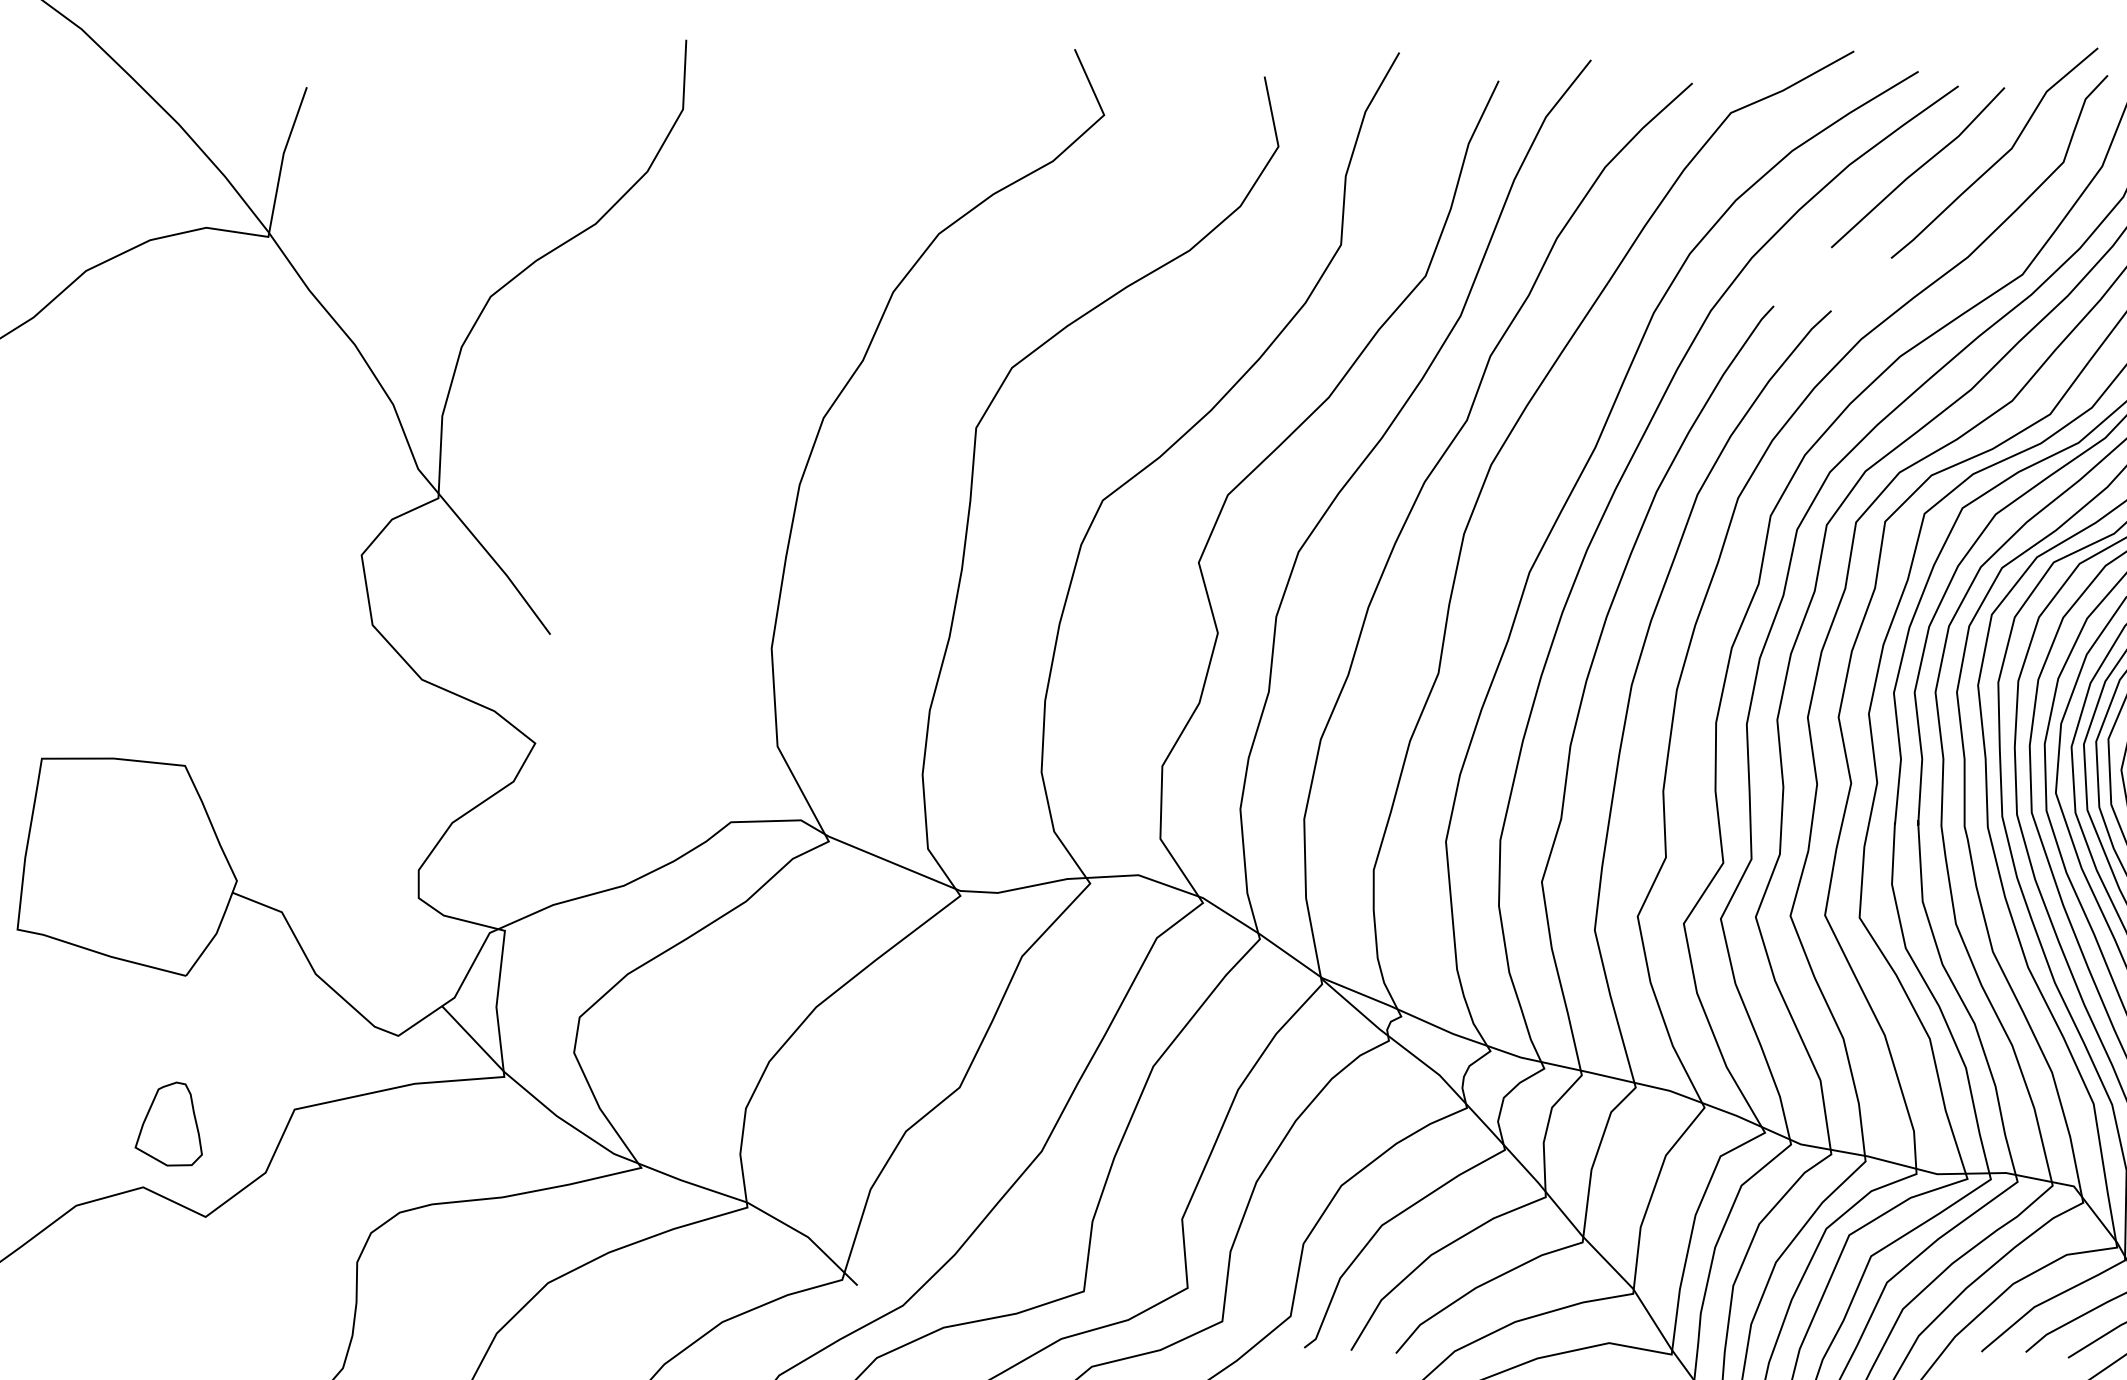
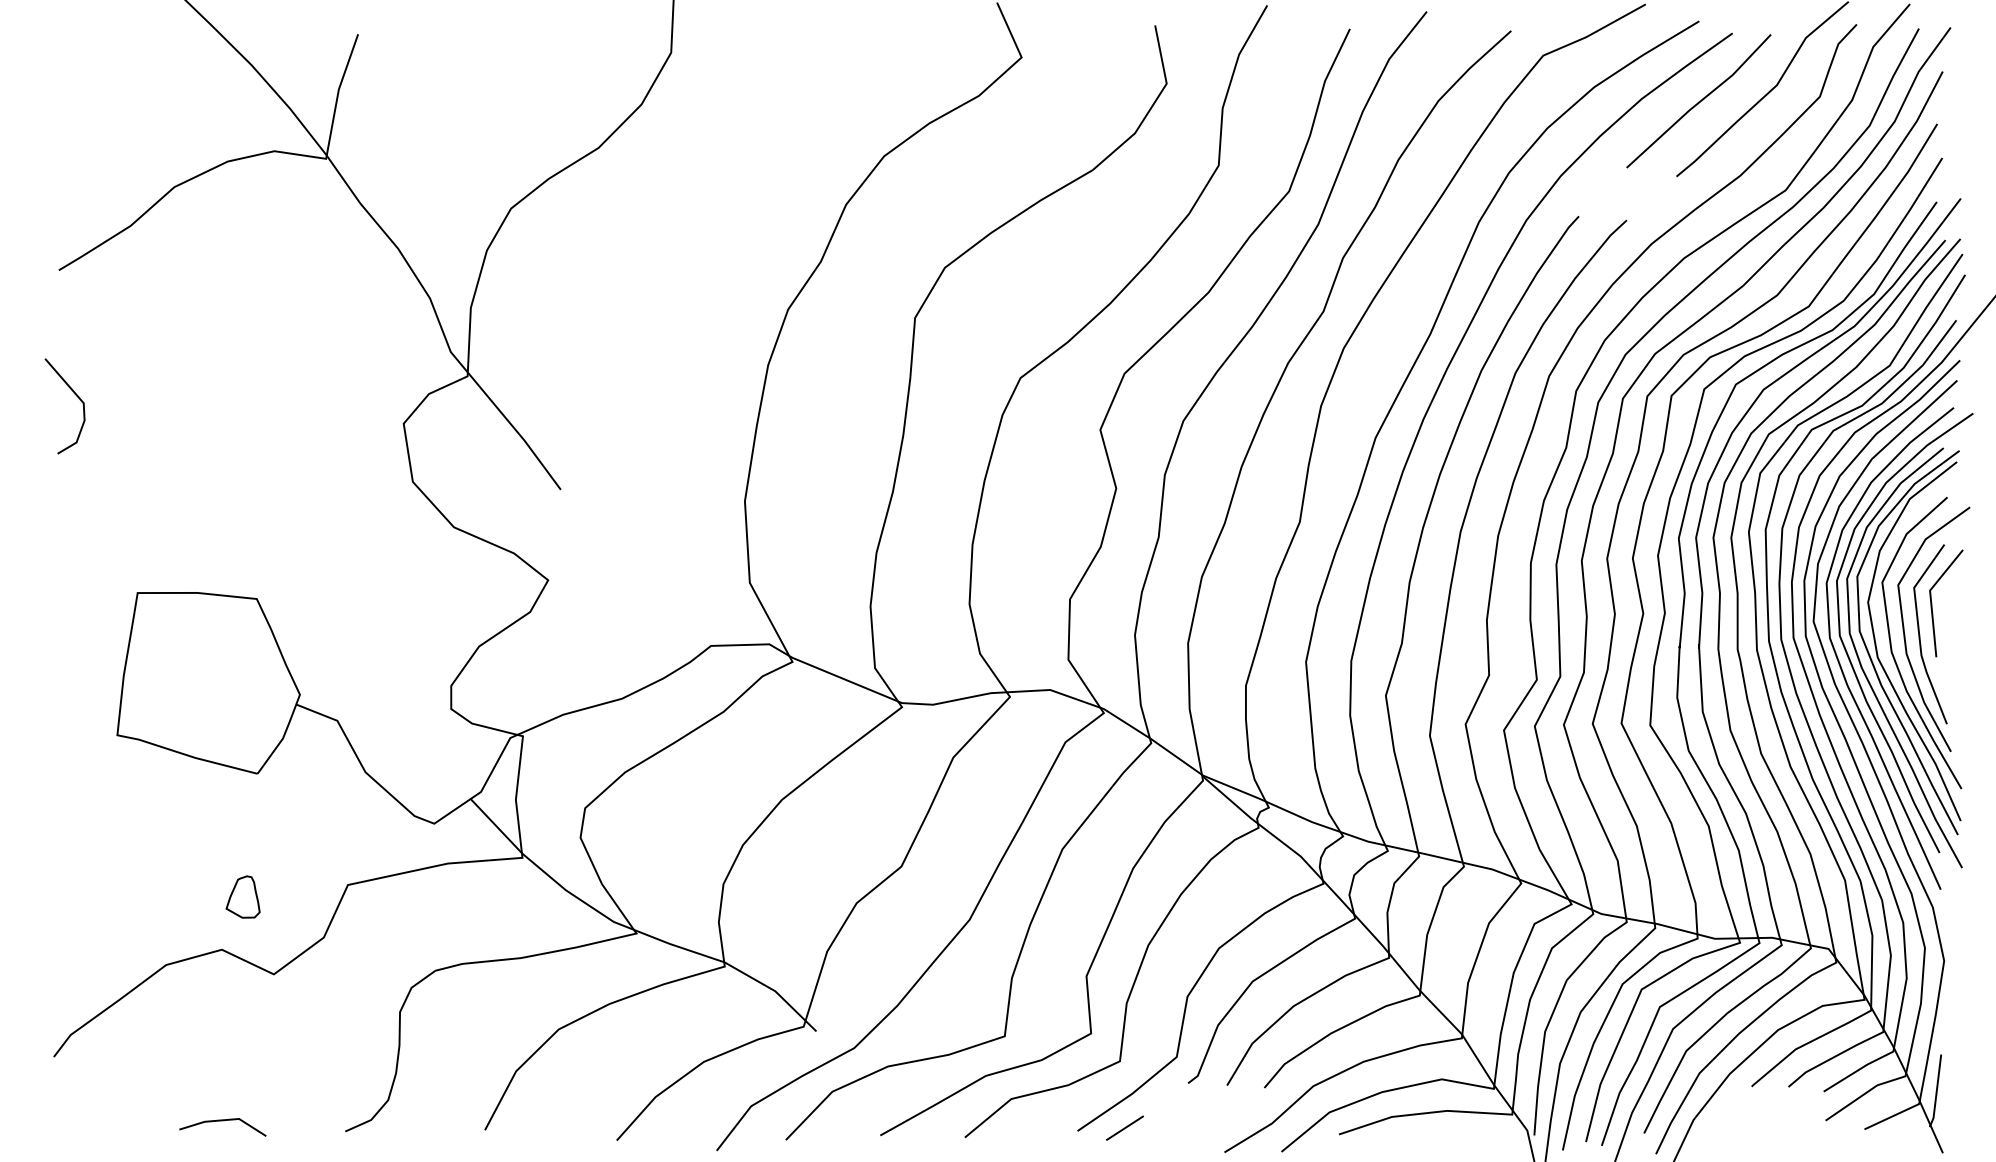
part: (167, 1123) -> (242, 896), size x0.6

